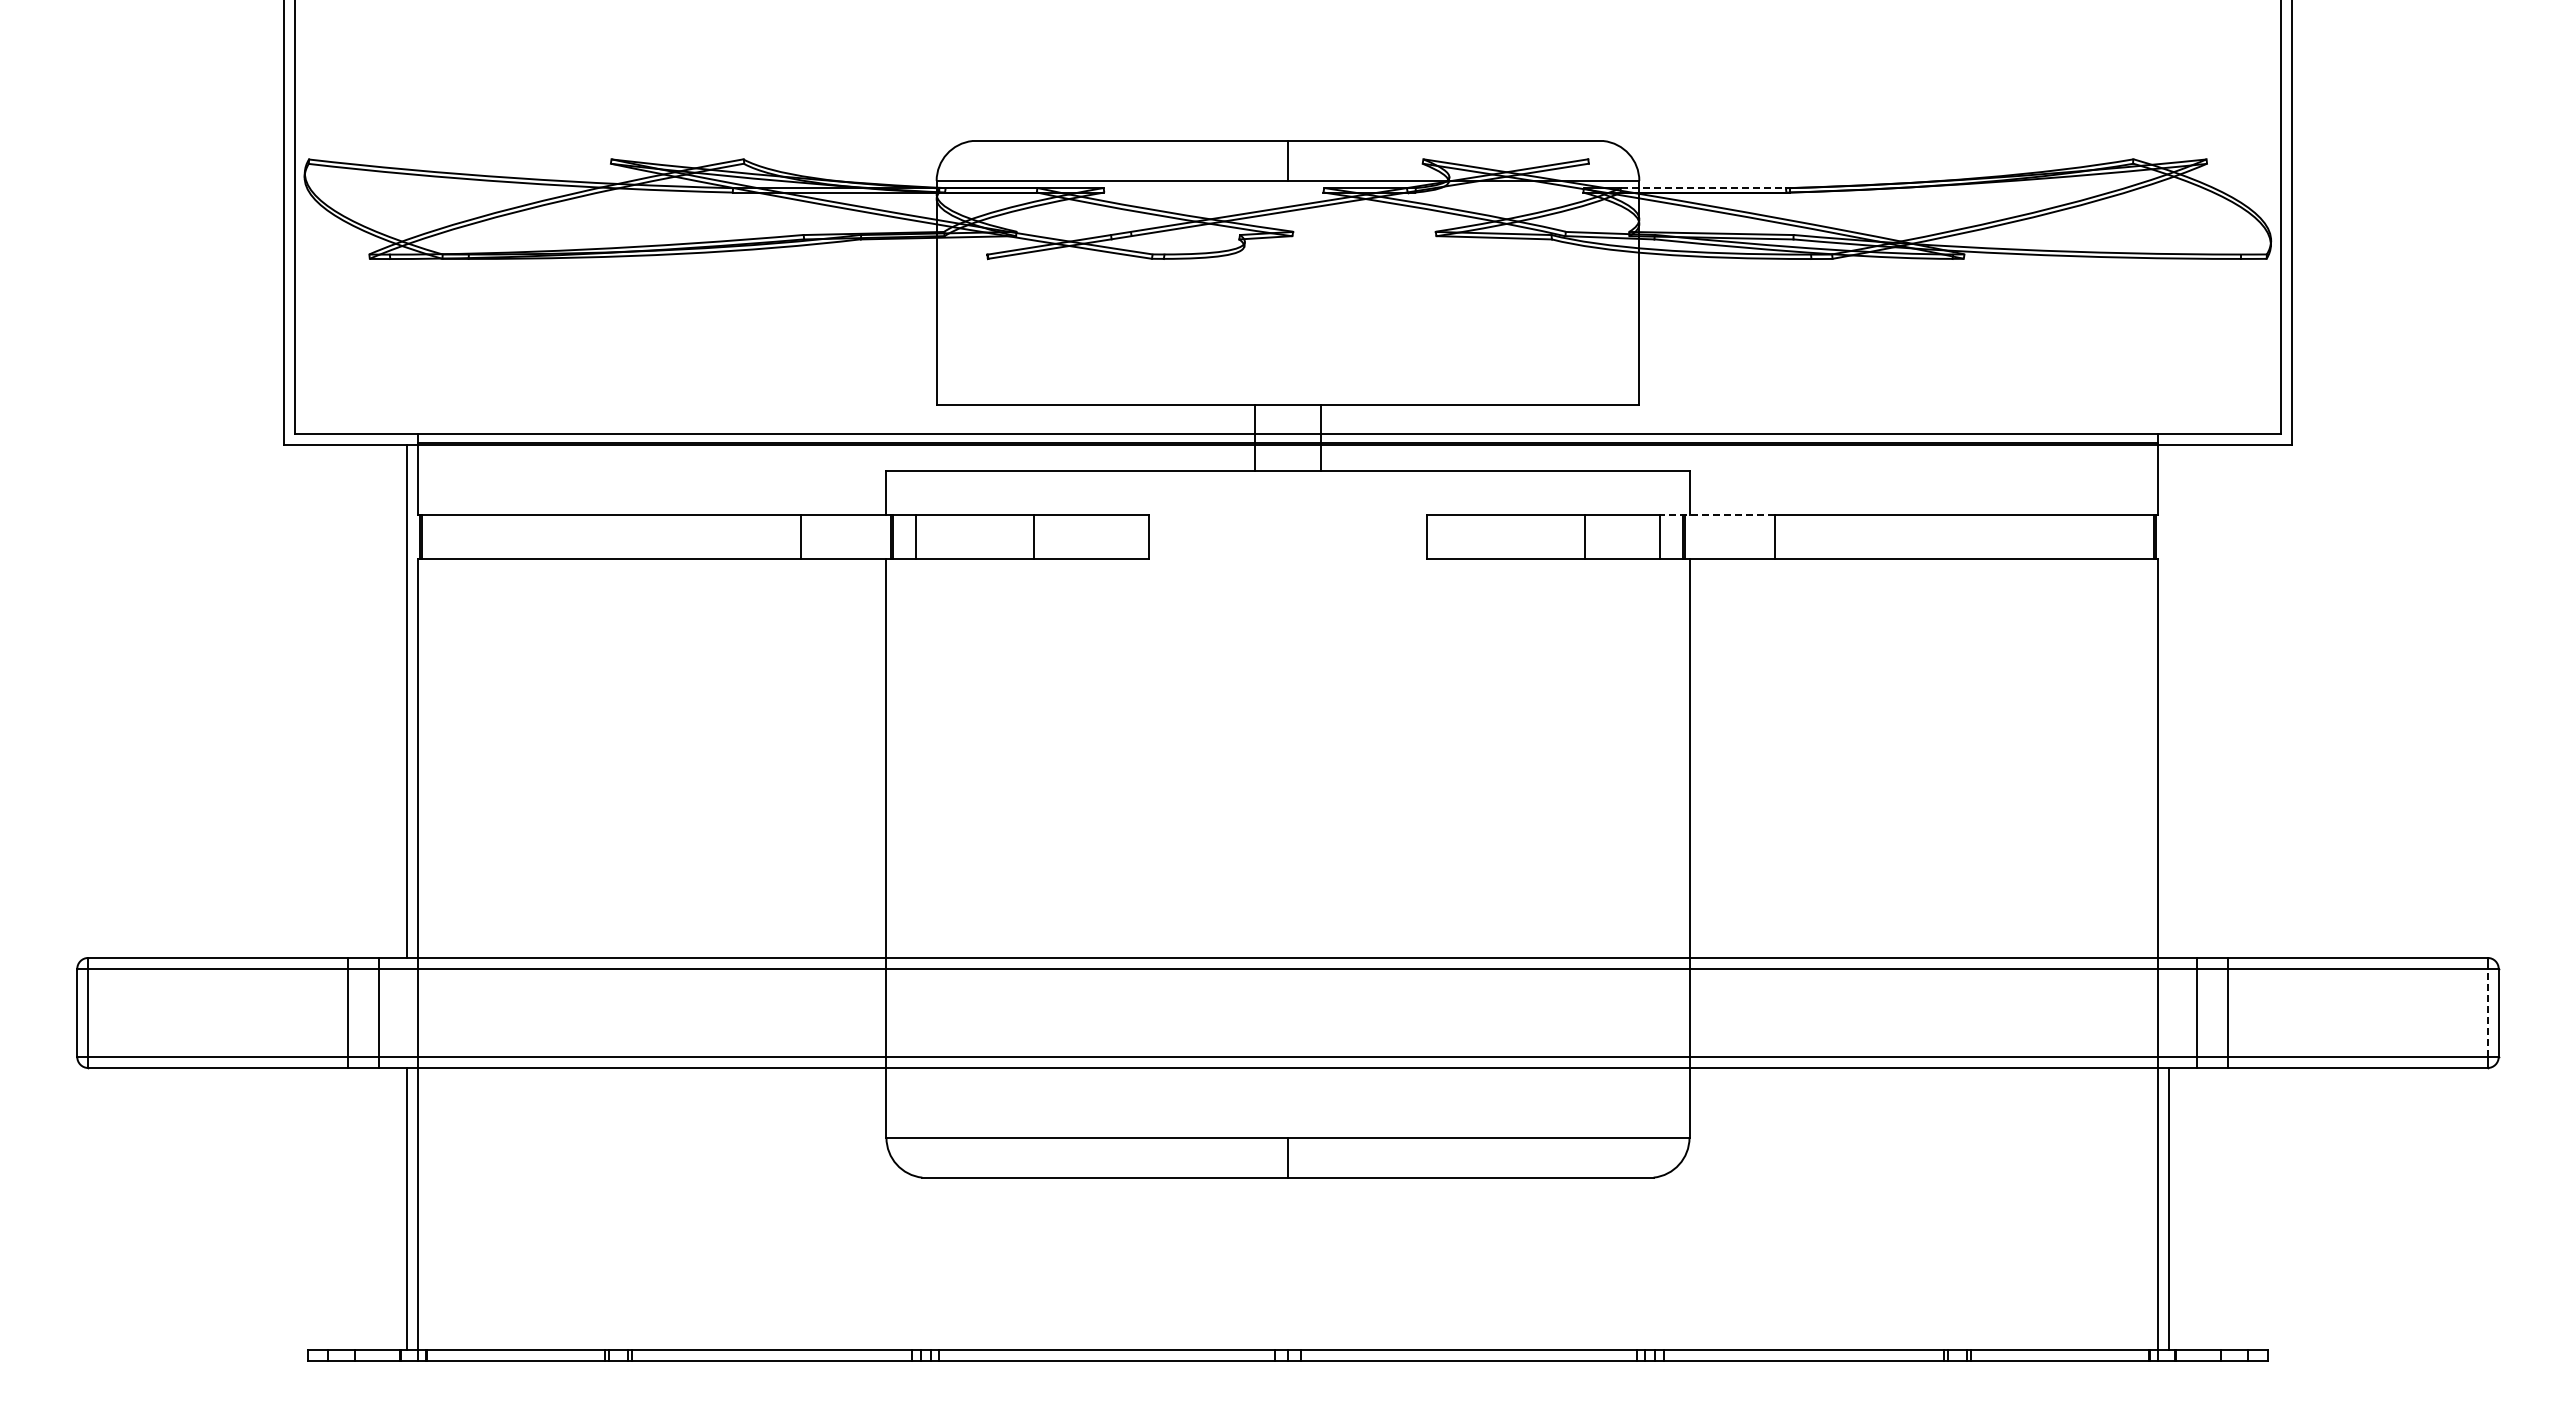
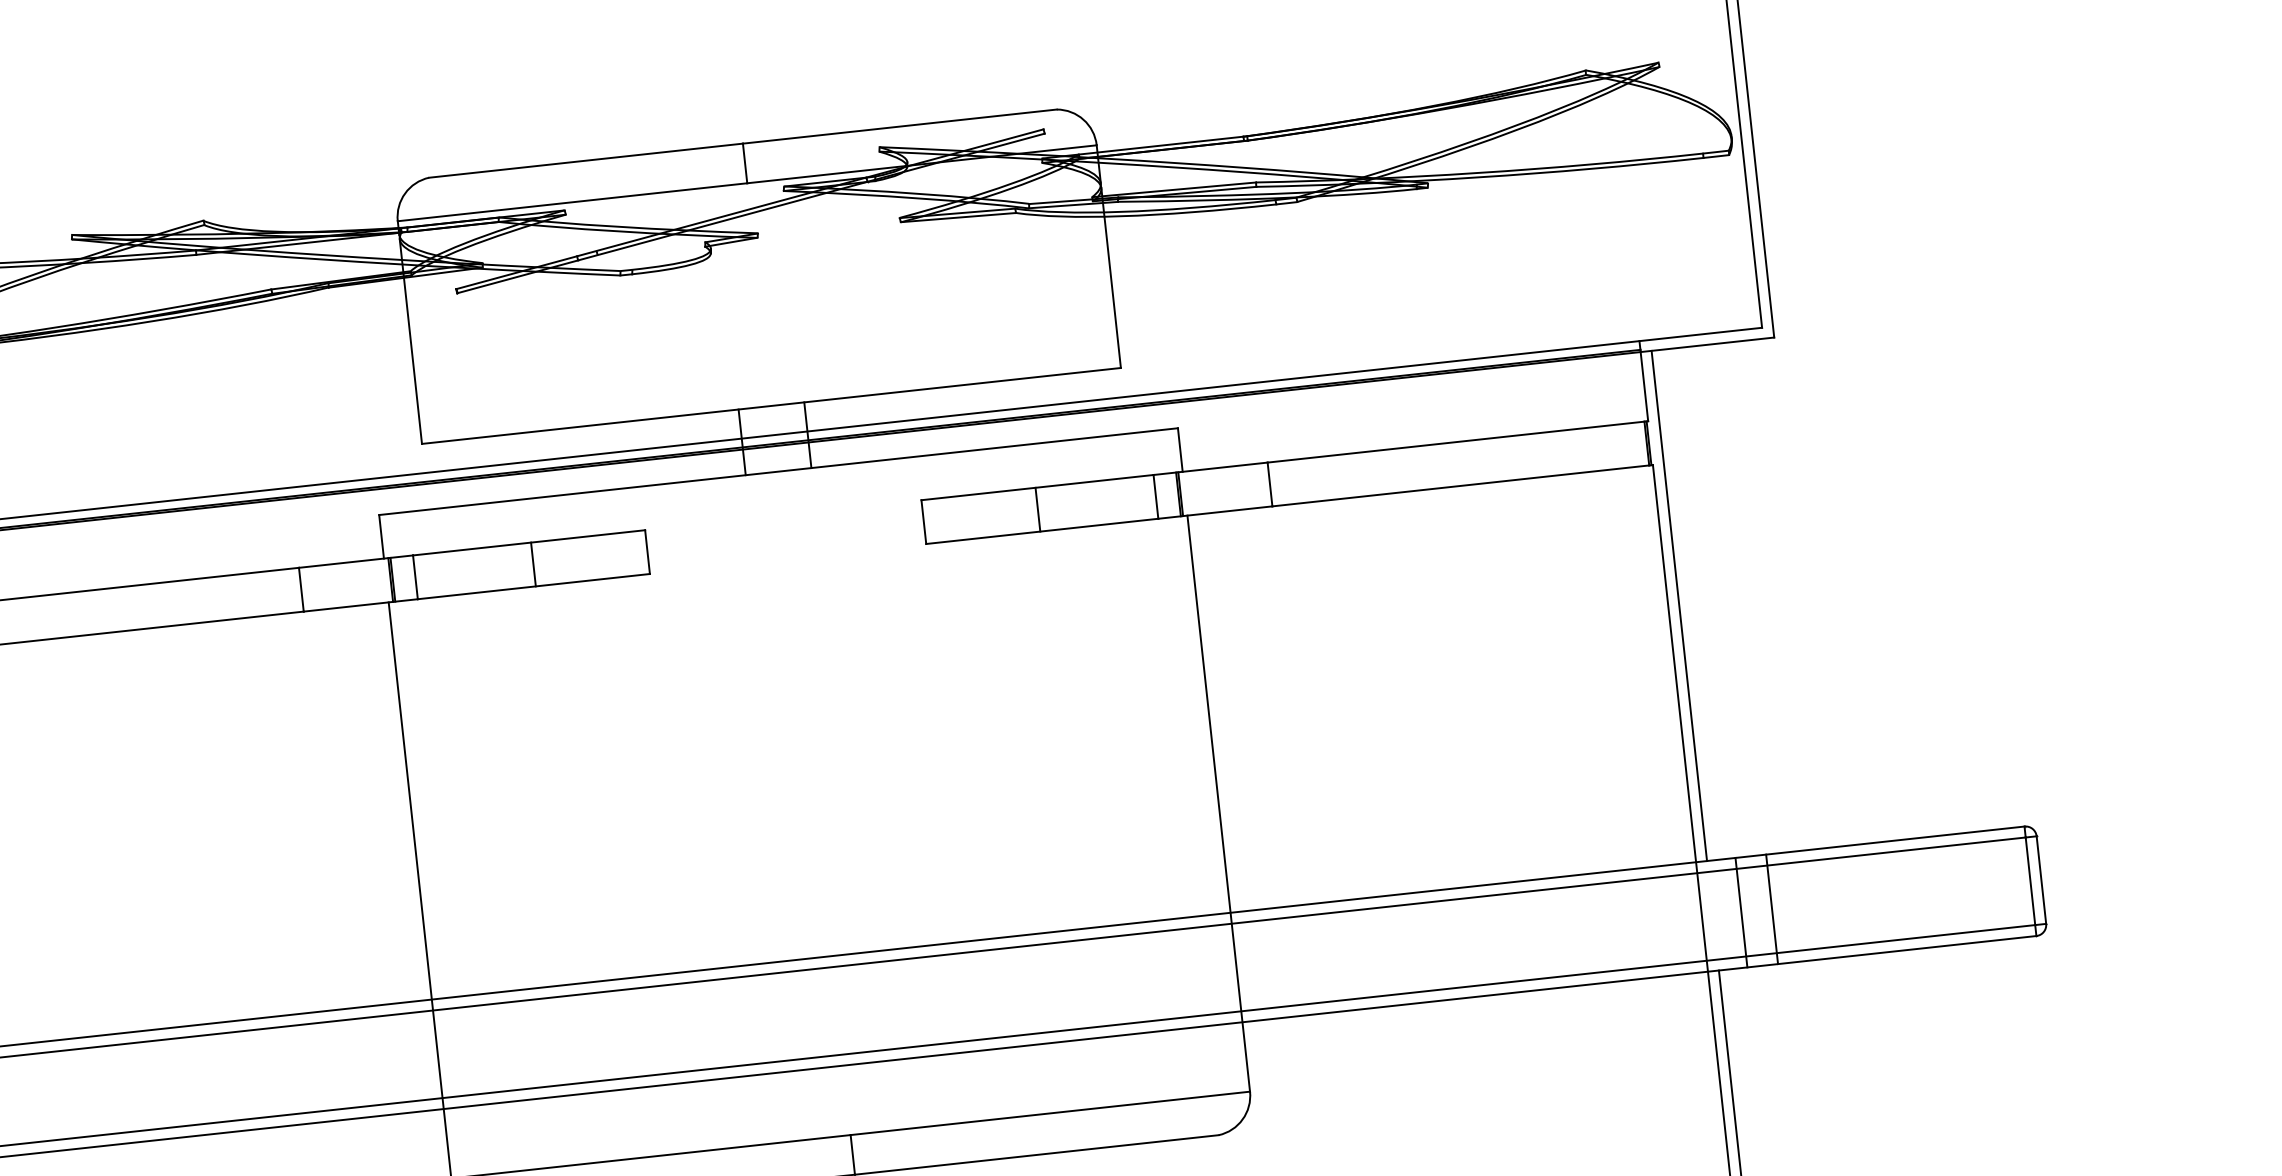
line: (1703, 188) -> (1161, 145), dashed -> solid
line: (1717, 514) -> (1210, 468), dashed -> solid
line: (1584, 536) -> (1037, 509), moved
line: (2168, 701) -> (1679, 605), added
line: (2487, 1012) -> (2030, 880), dashed -> solid

